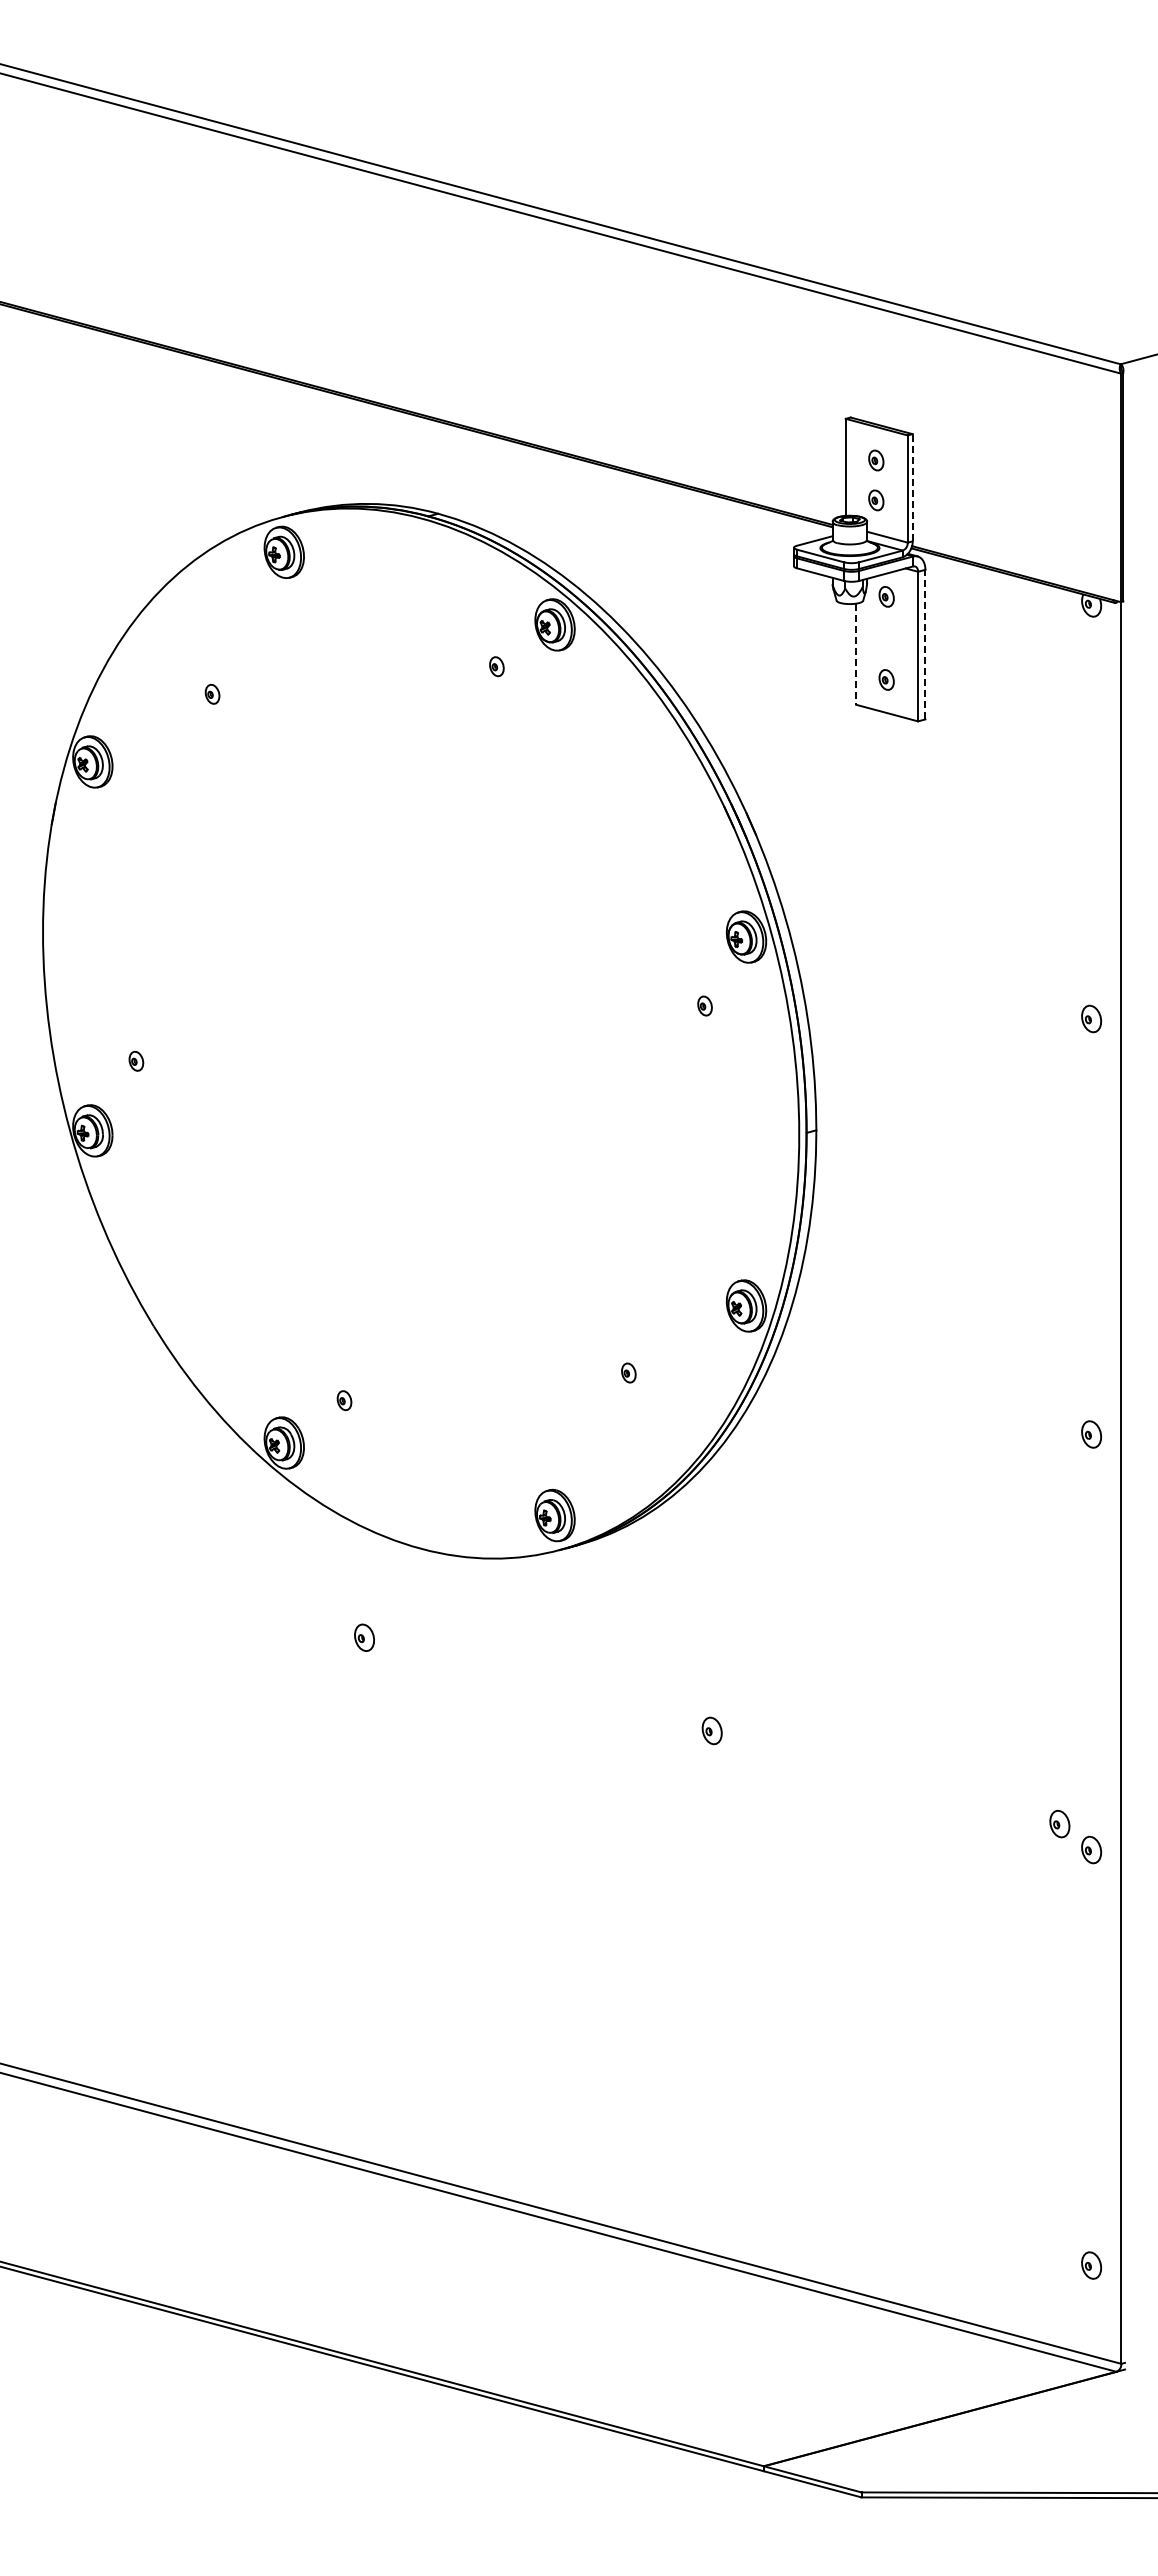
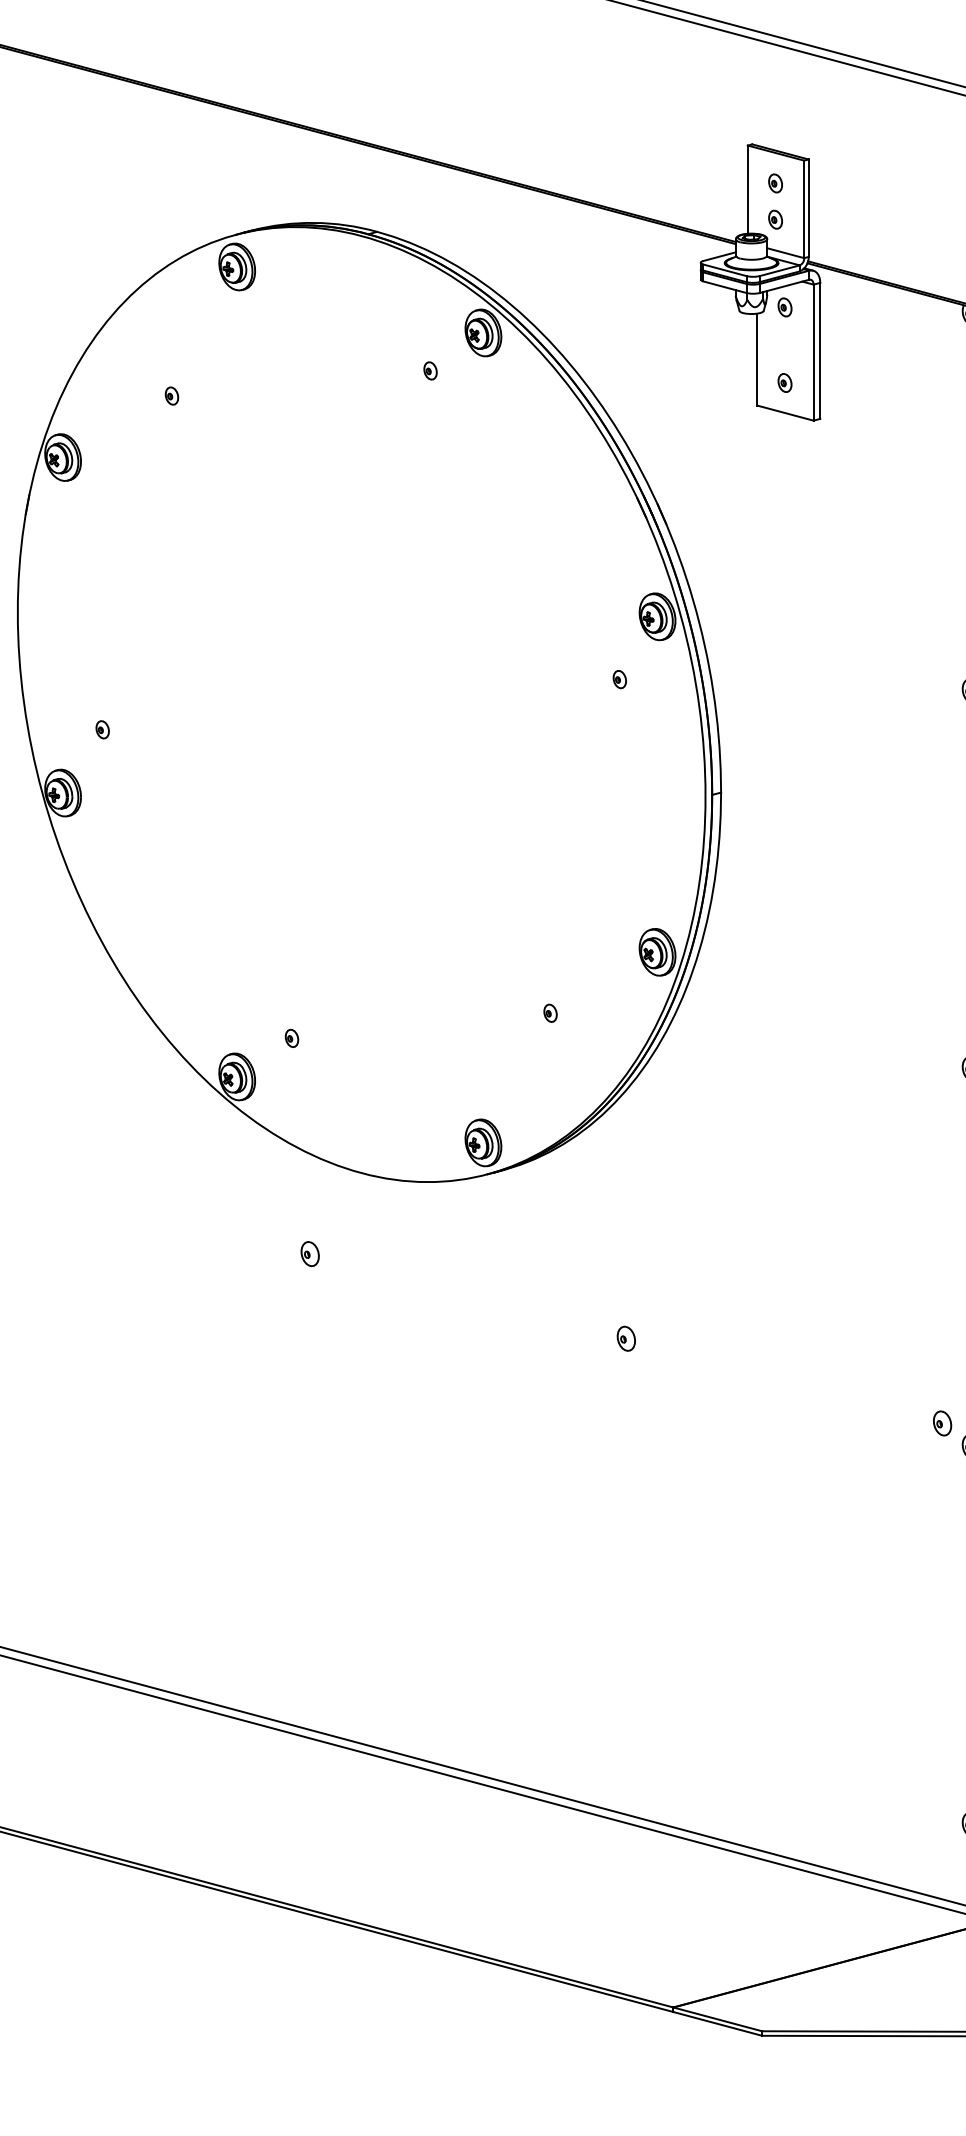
line: (912, 487) -> (808, 207), dashed -> solid
line: (925, 644) -> (820, 350), dashed -> solid
line: (856, 654) -> (757, 359), dashed -> solid

